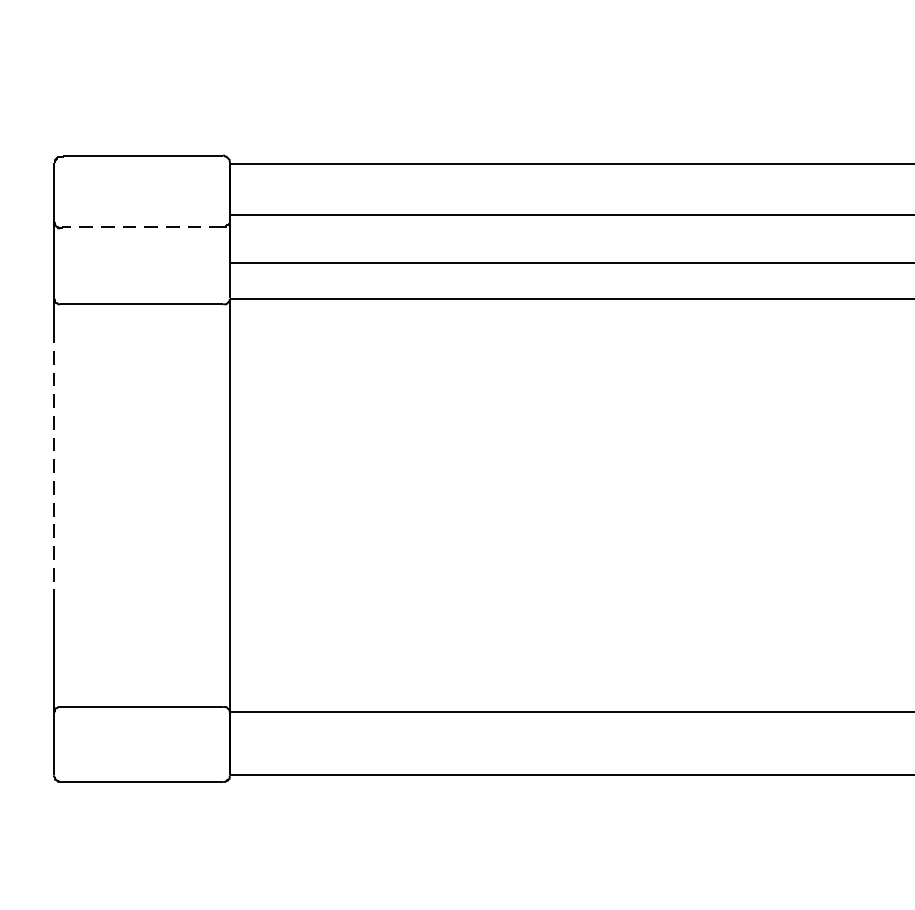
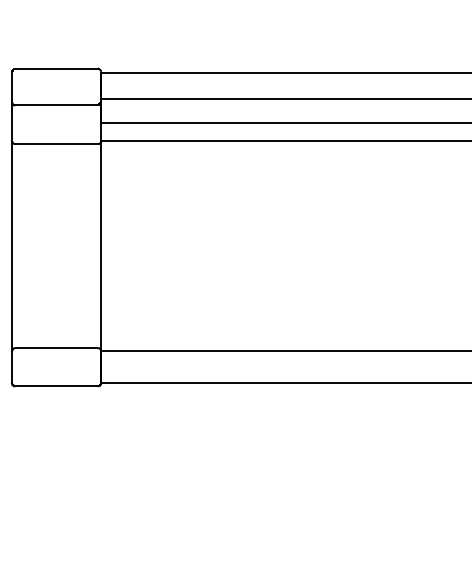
line: (141, 226) -> (56, 104), dashed -> solid
line: (53, 463) -> (11, 224), dashed -> solid

